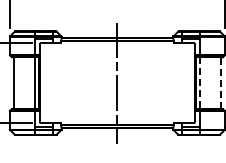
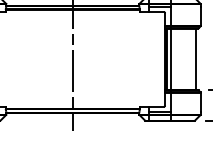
line: (200, 83) -> (171, 59), dashed -> solid
line: (220, 83) -> (195, 59), dashed -> solid

